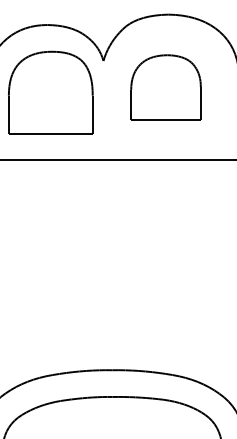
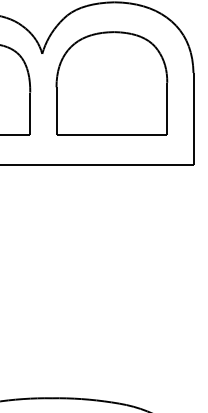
part: (165, 87) -> (111, 83), size x1.43

